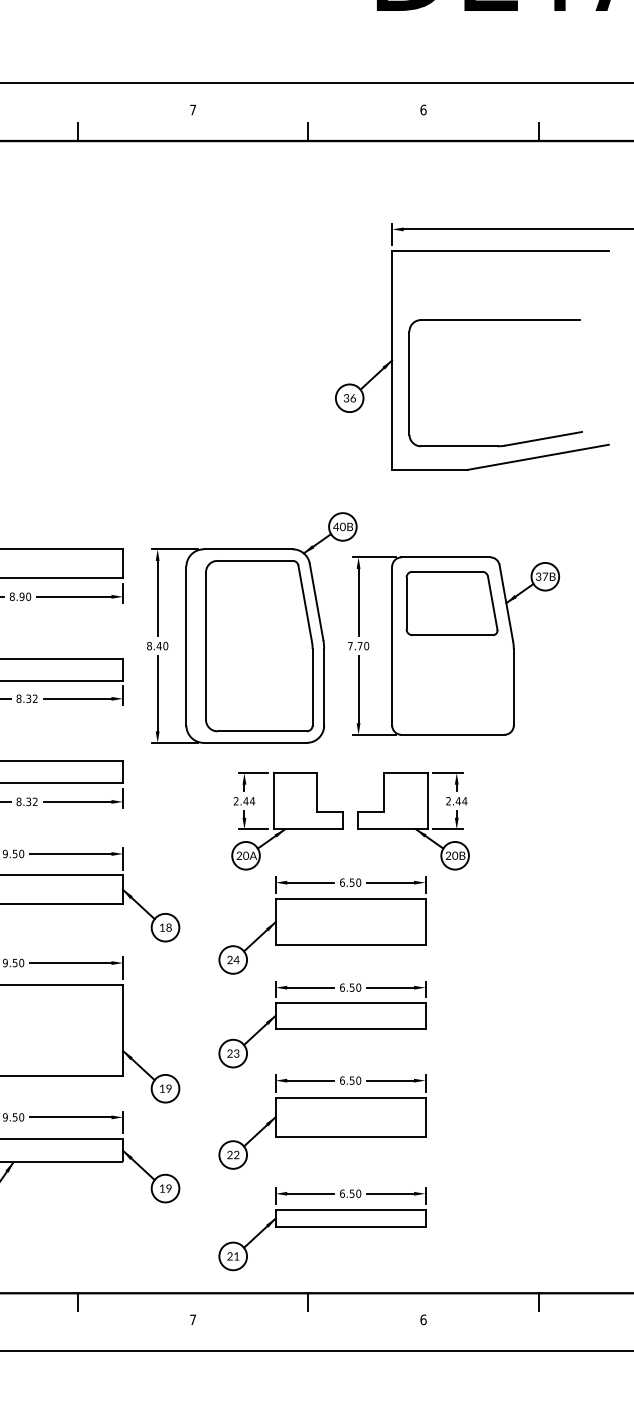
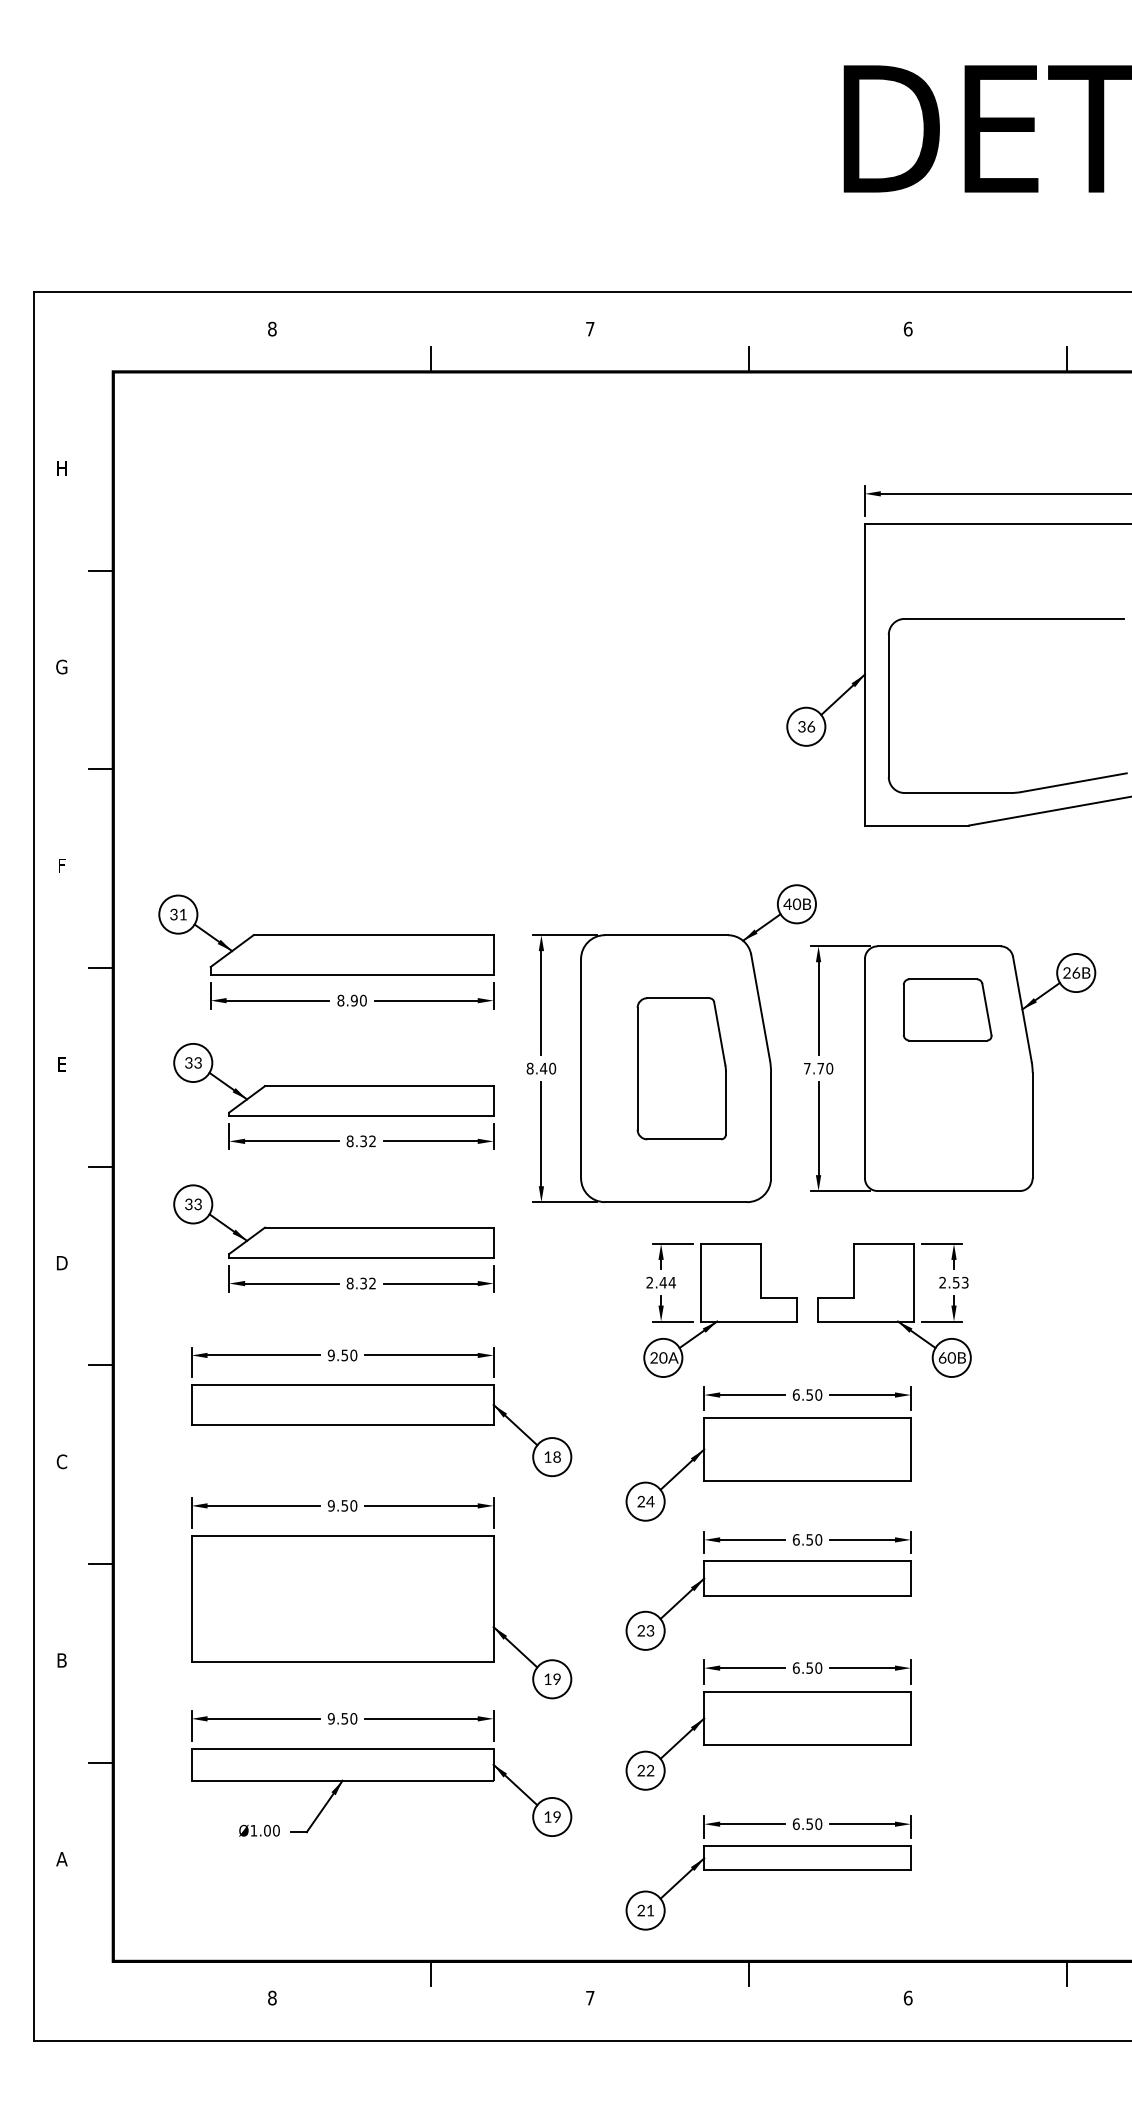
text: (541, 576) -> (1071, 972), 37B -> 26B
part: (452, 603) -> (947, 1009), size x0.7
part: (259, 645) -> (681, 1068), size x0.6
text: (461, 801) -> (960, 1282), 2.44 -> 2.53
text: (448, 855) -> (942, 1357), 20B -> 60B

